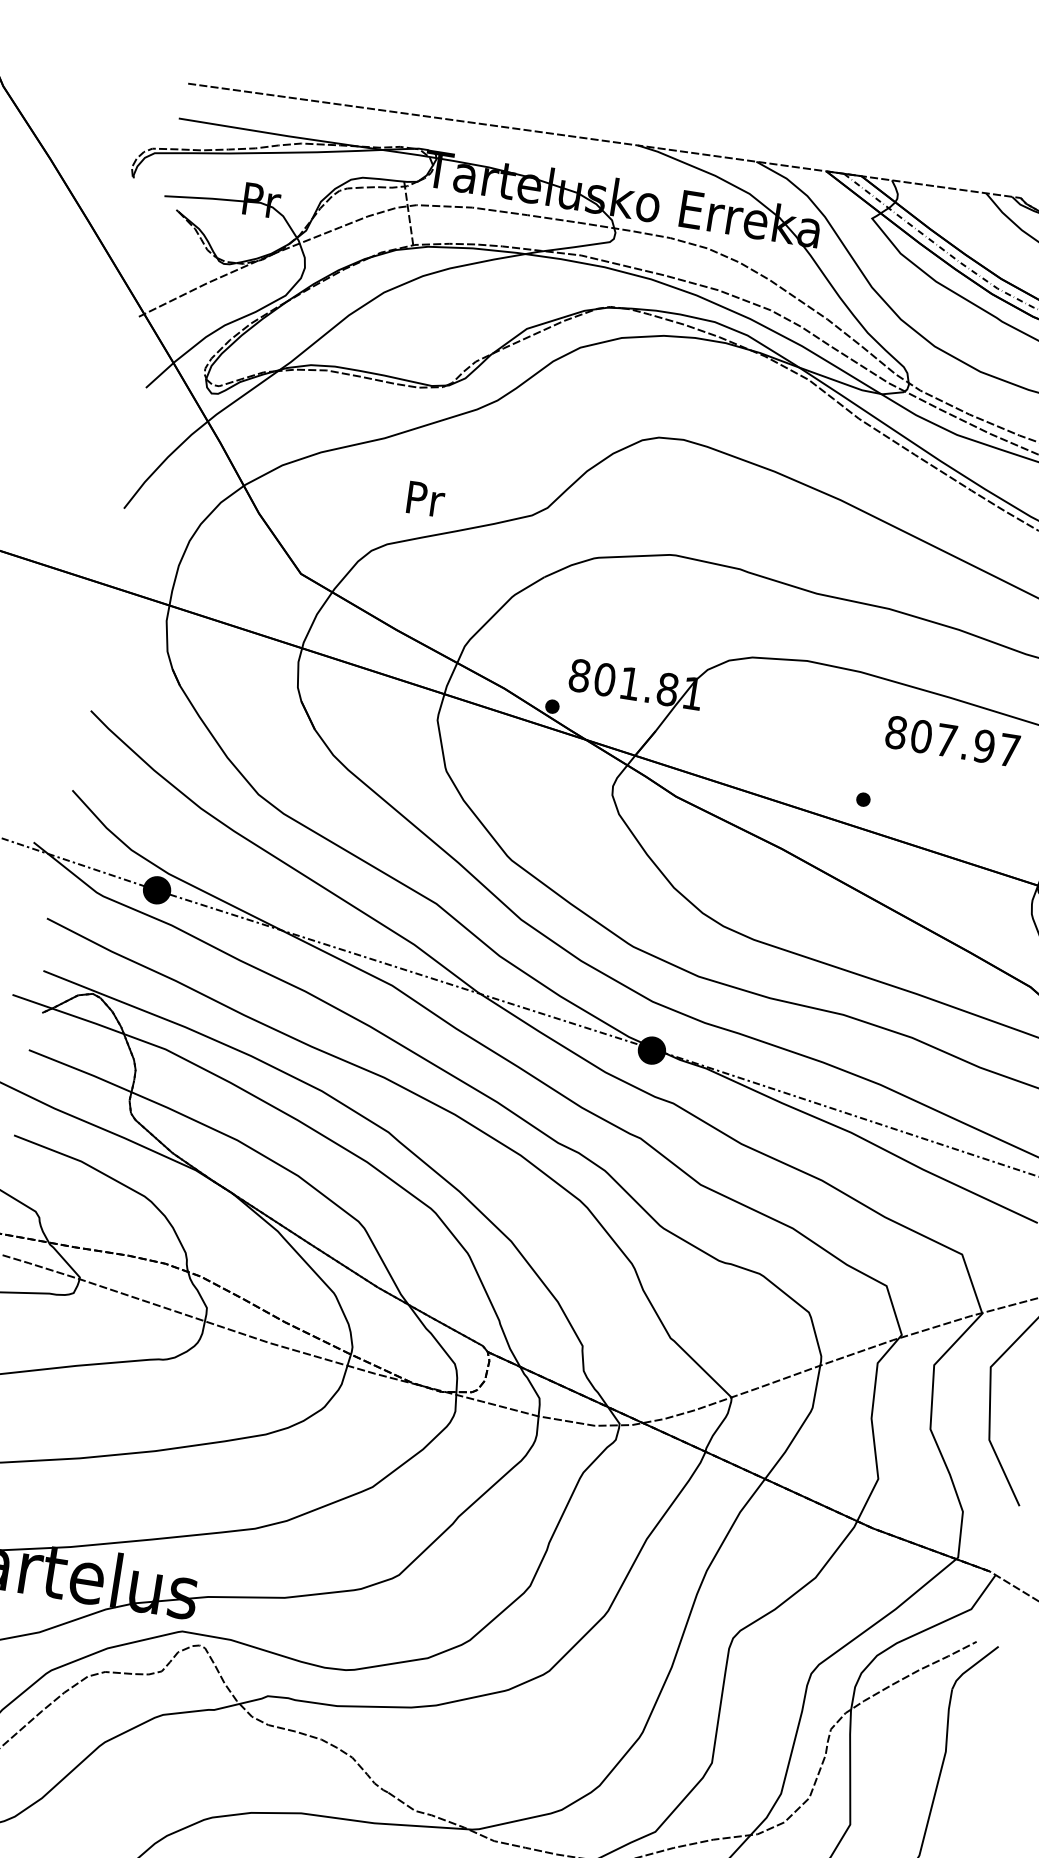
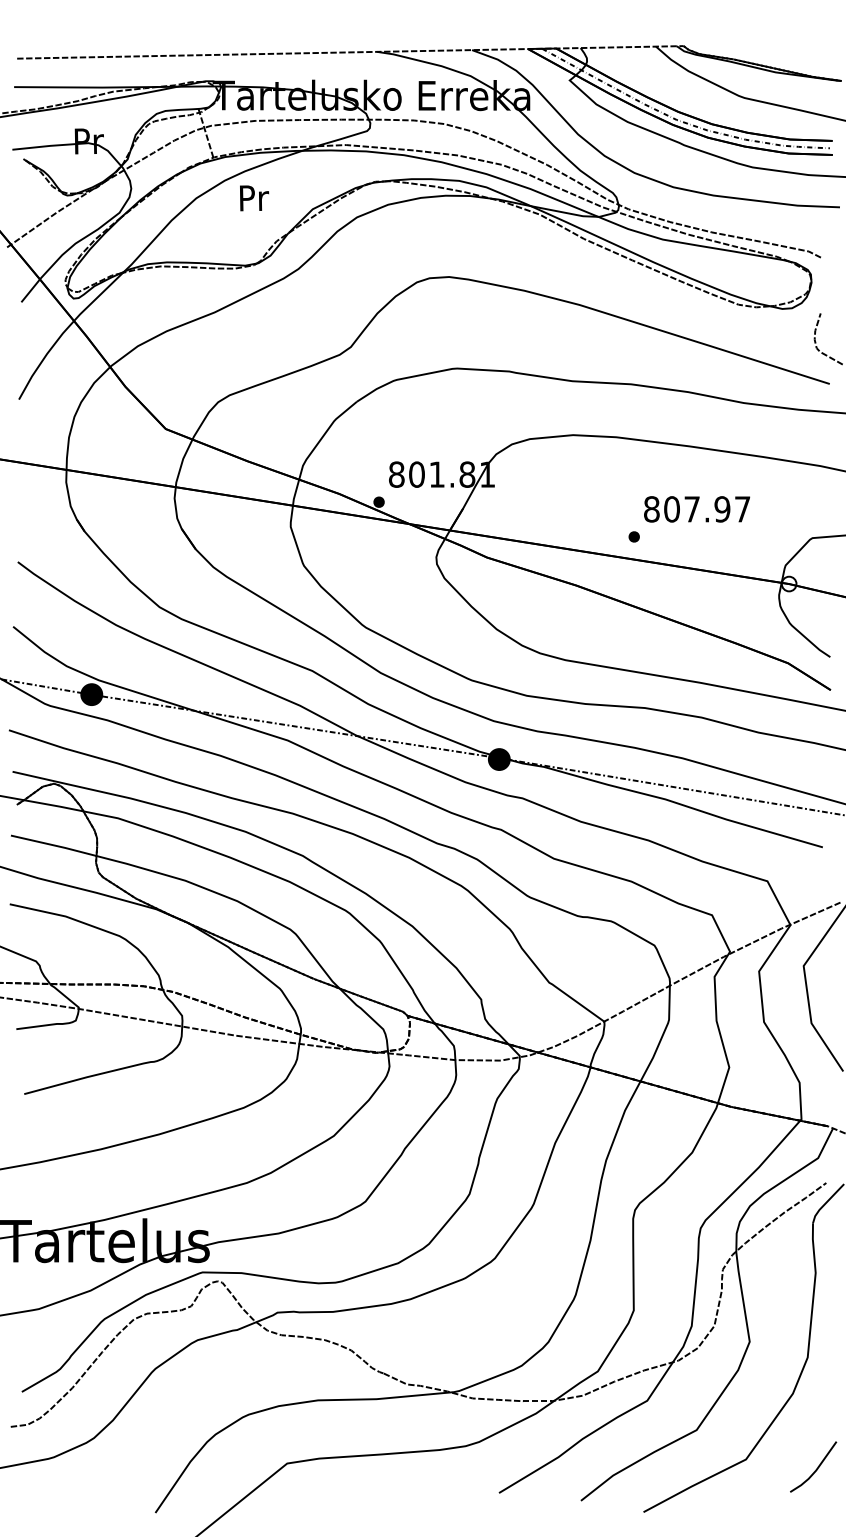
text: (425, 499) -> (254, 198), moved
text: (953, 741) -> (697, 509), moved

